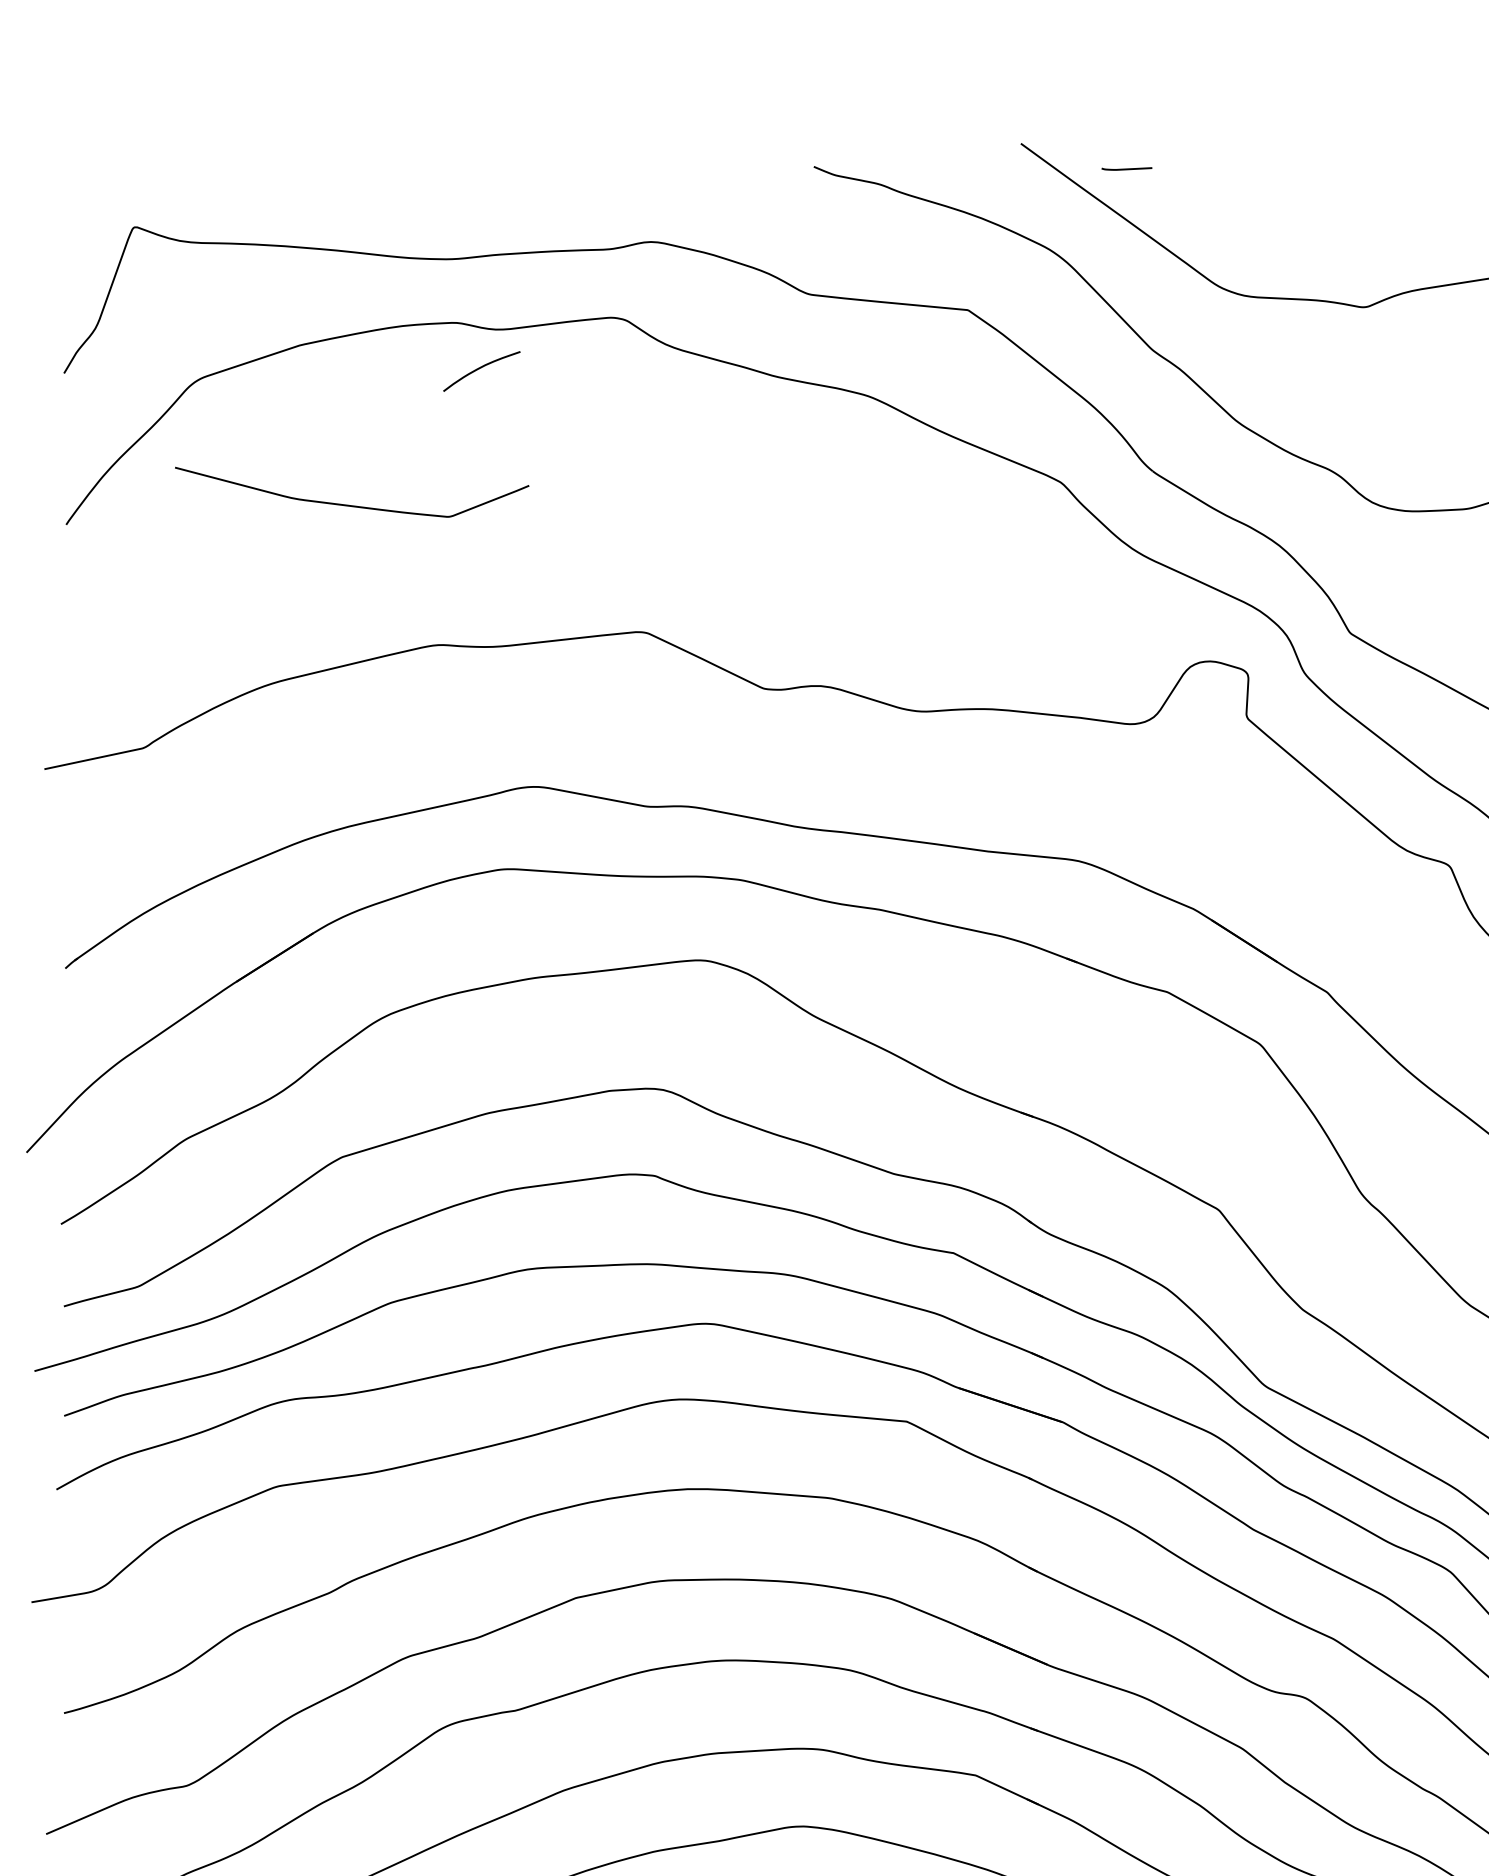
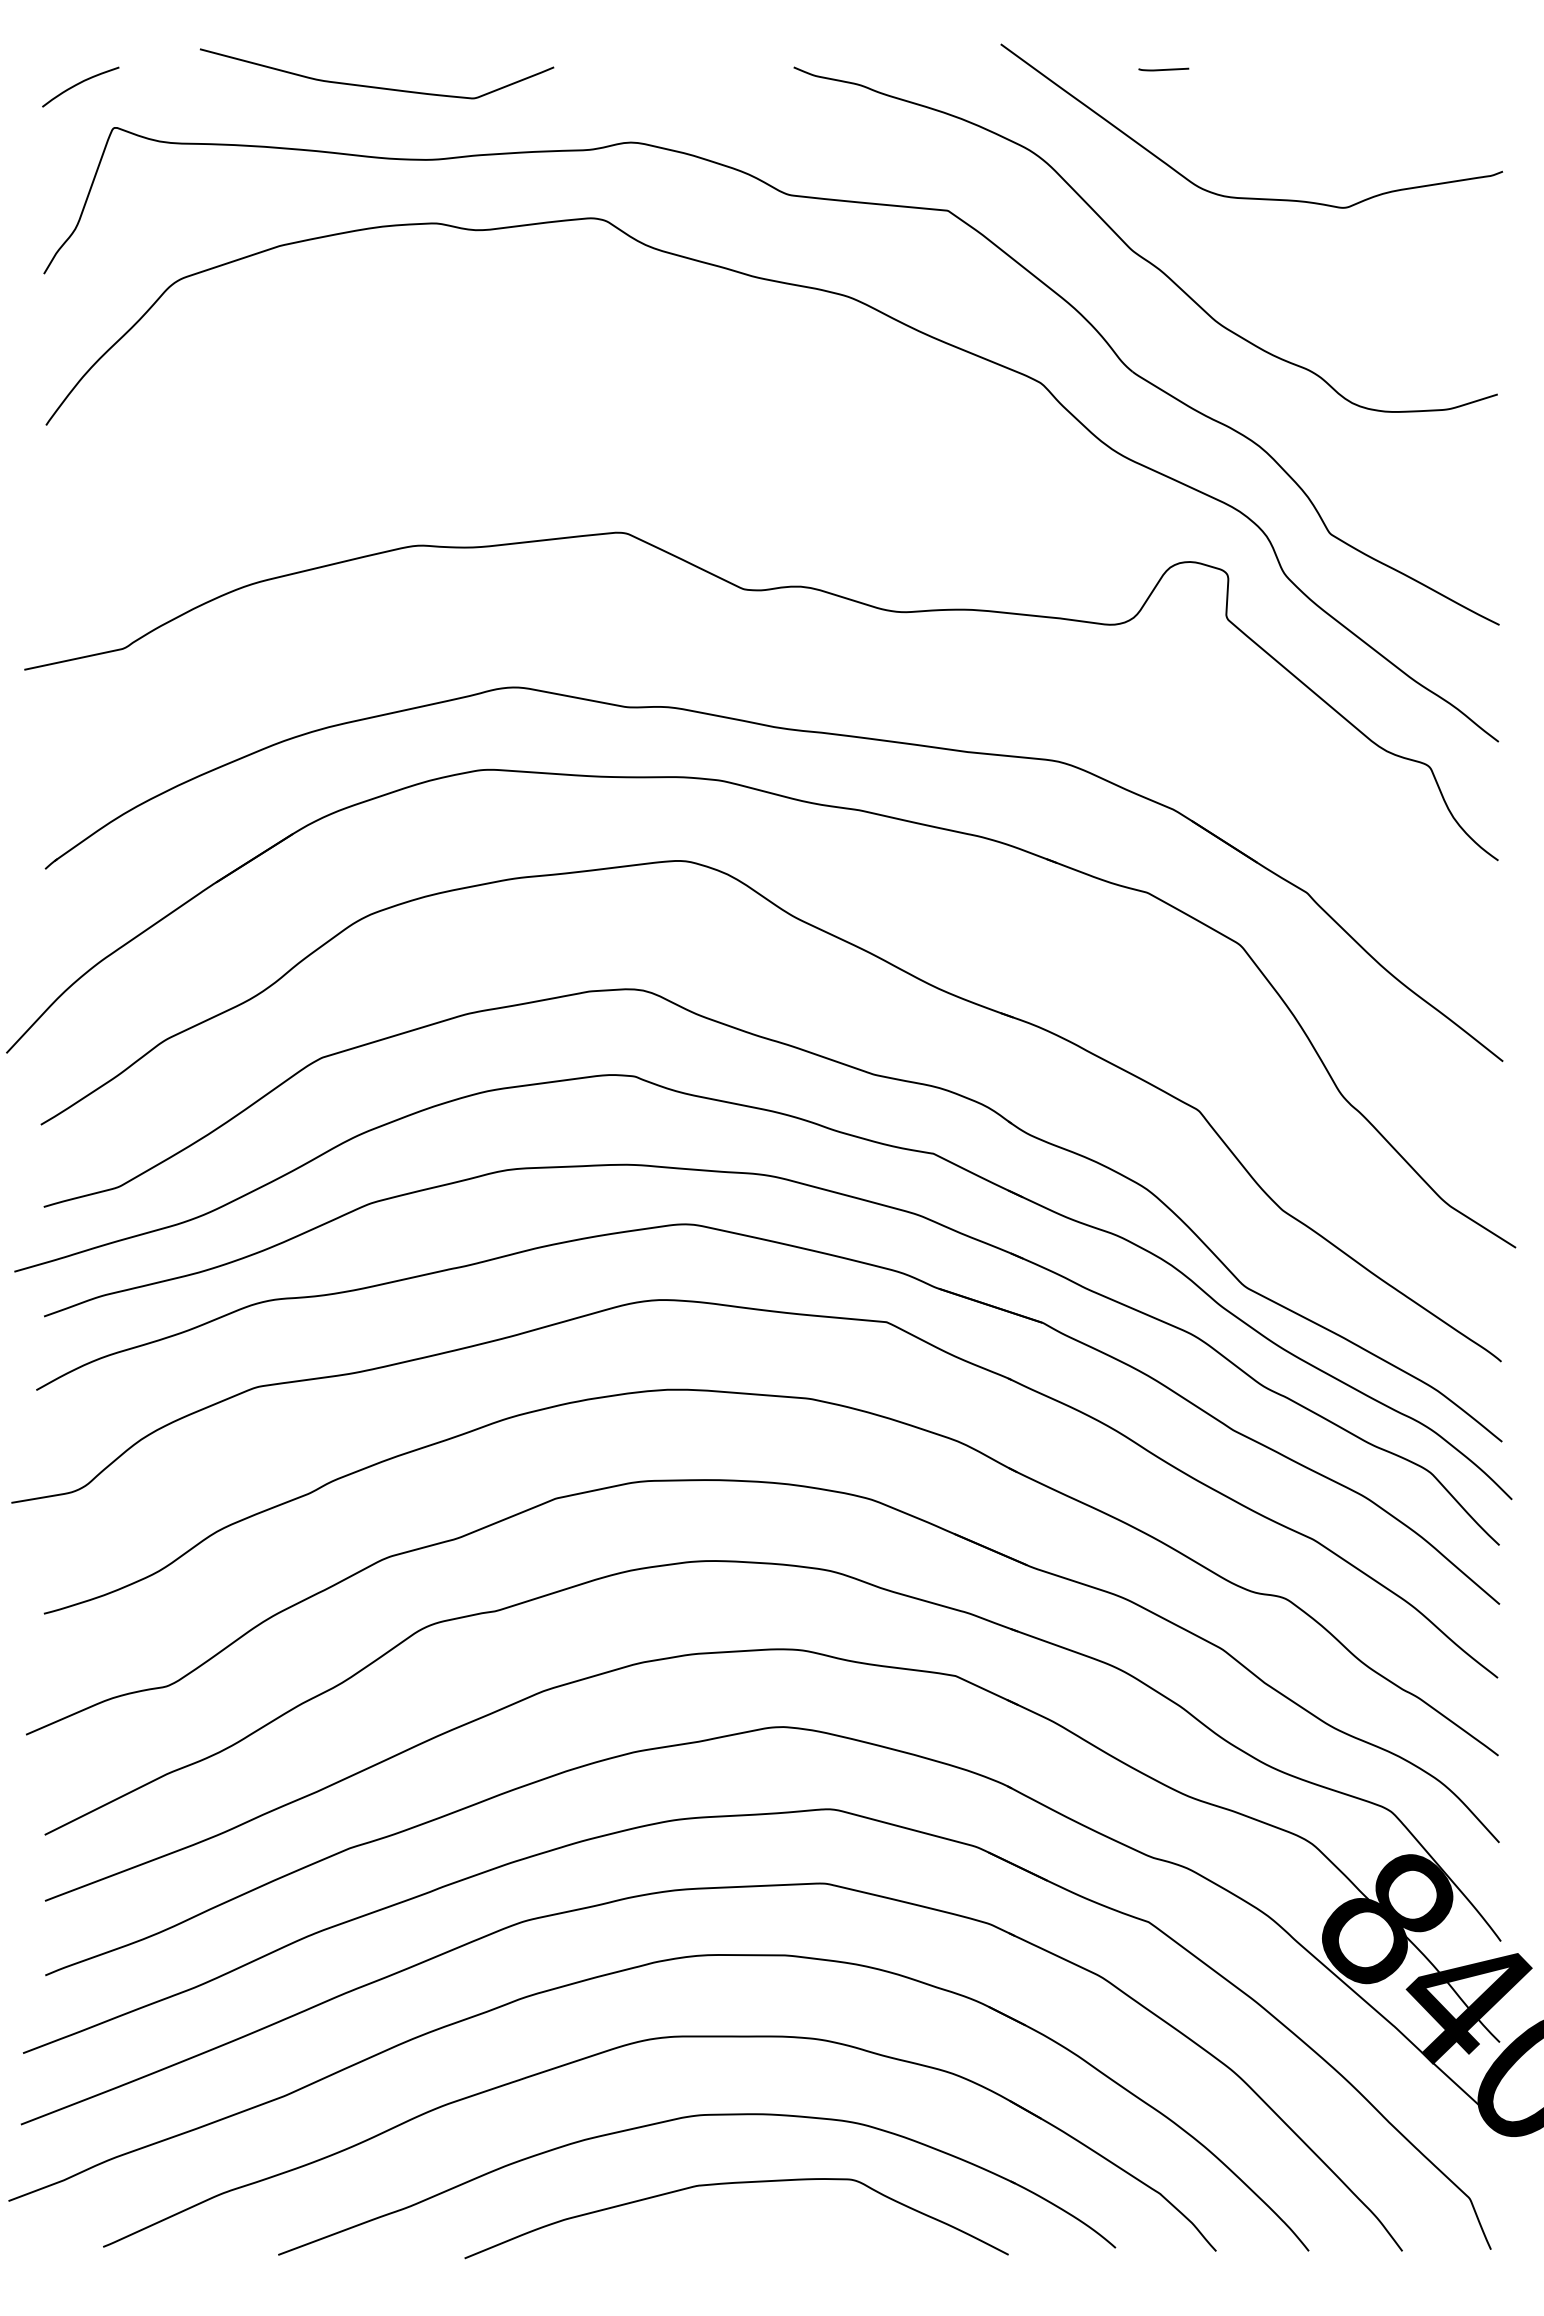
curve: (1126, 168) -> (1163, 69), moved
curve: (480, 368) -> (79, 84), moved
curve: (351, 504) -> (376, 86), moved

